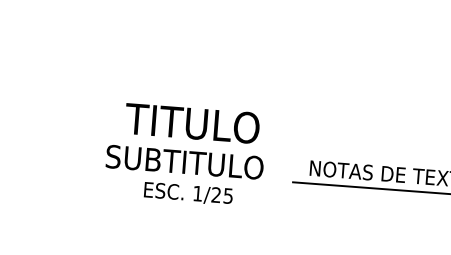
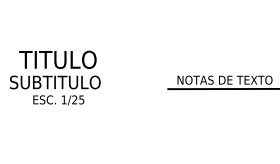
text: (185, 153) -> (55, 77), moved

